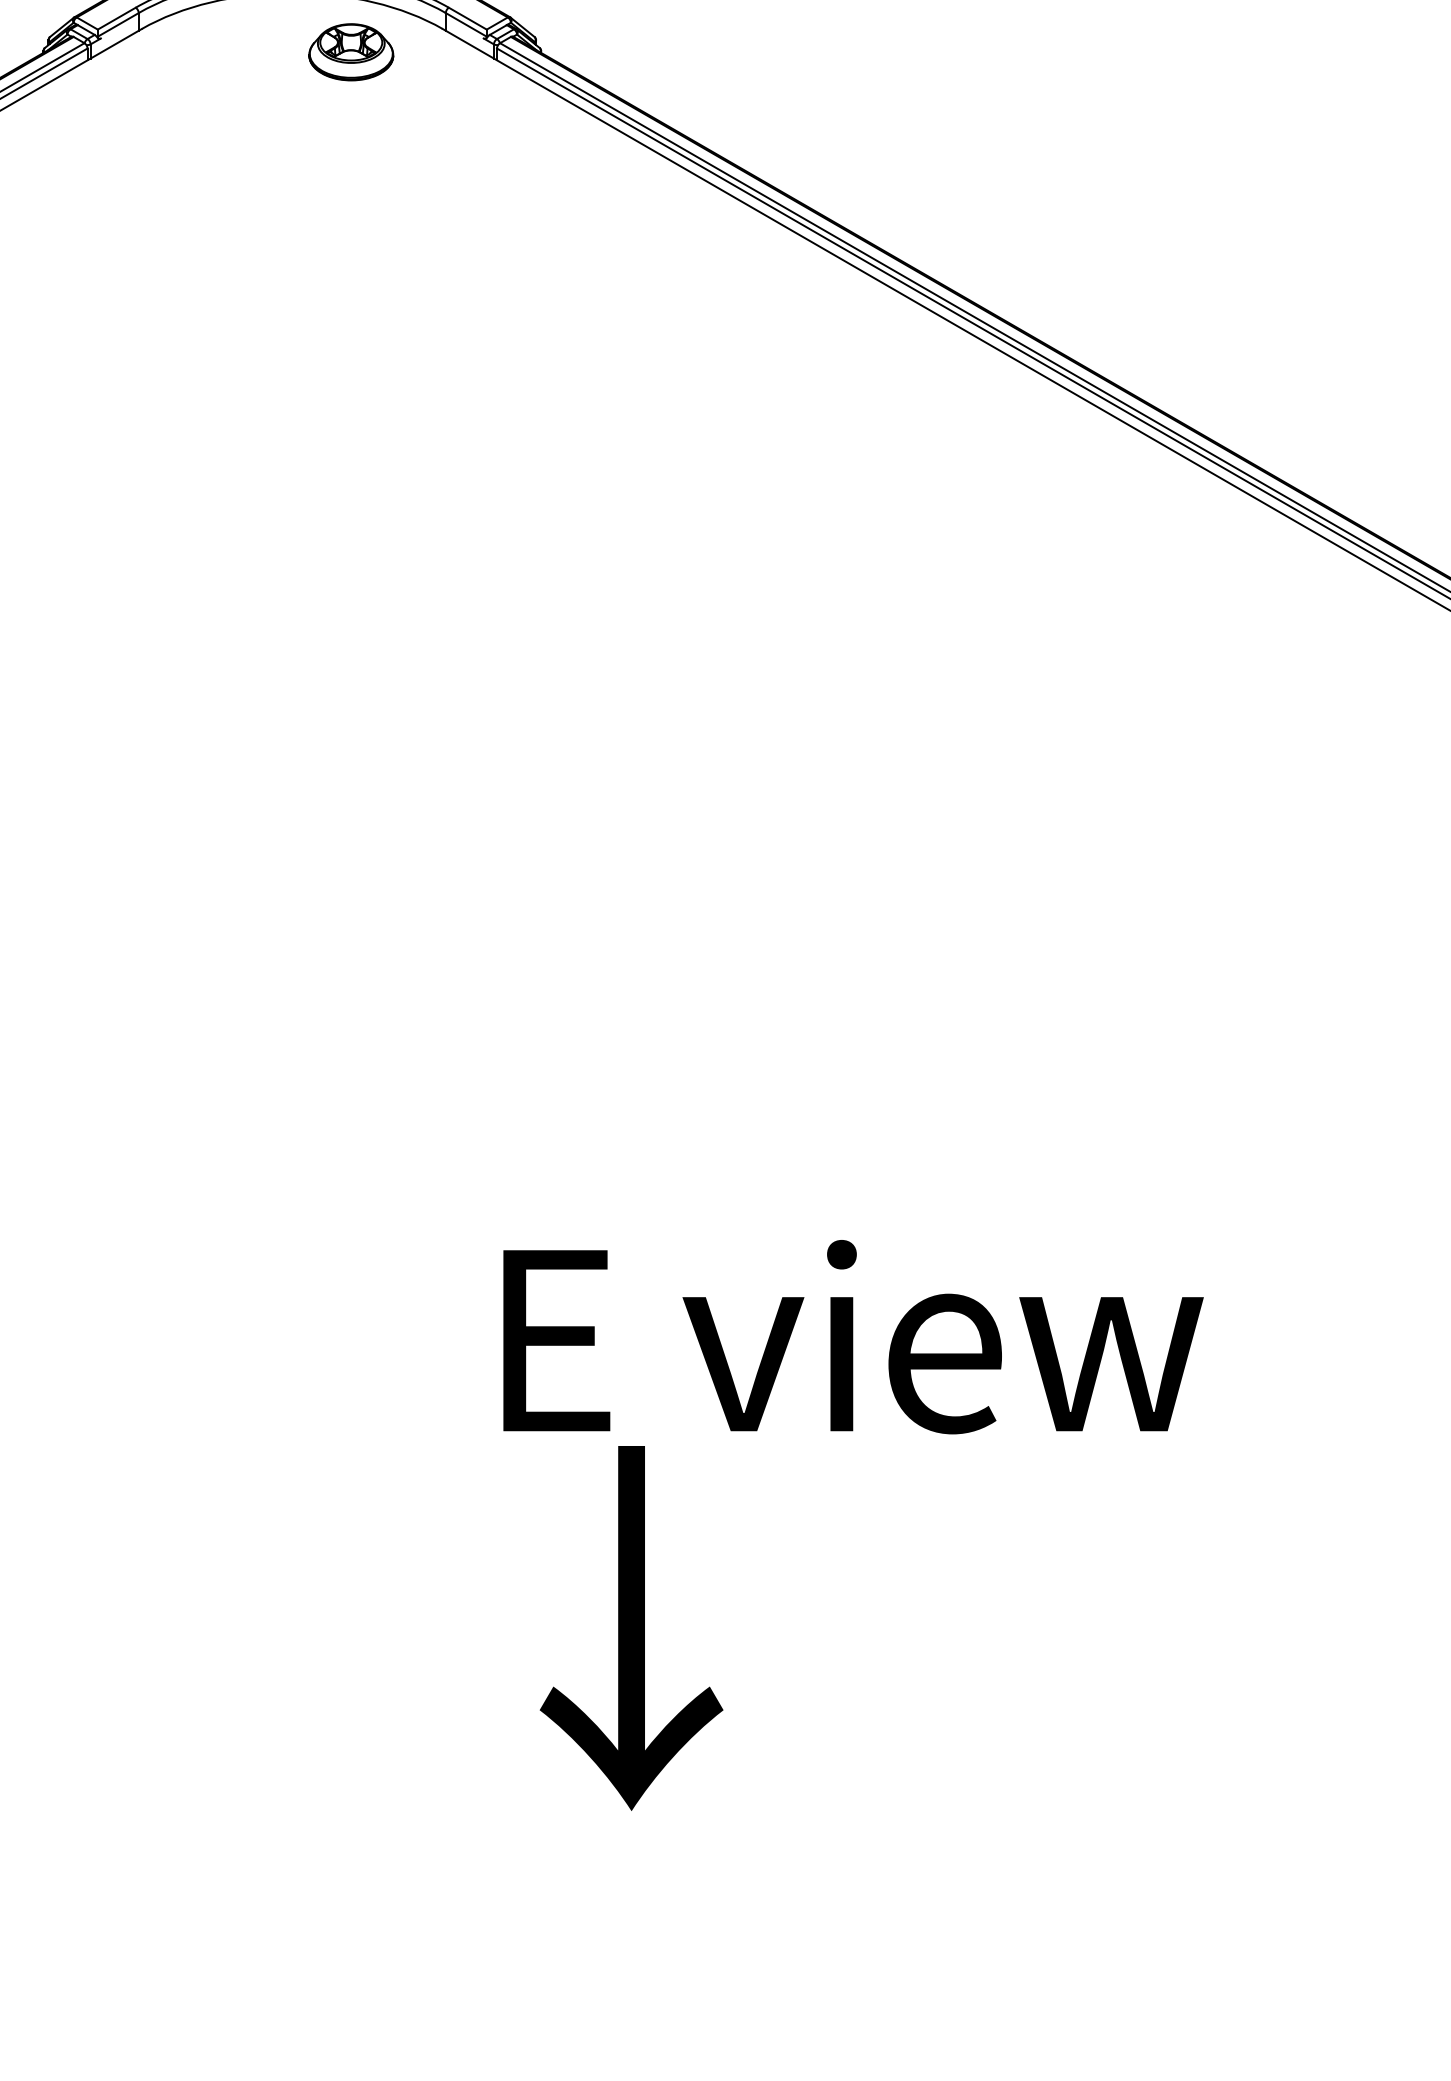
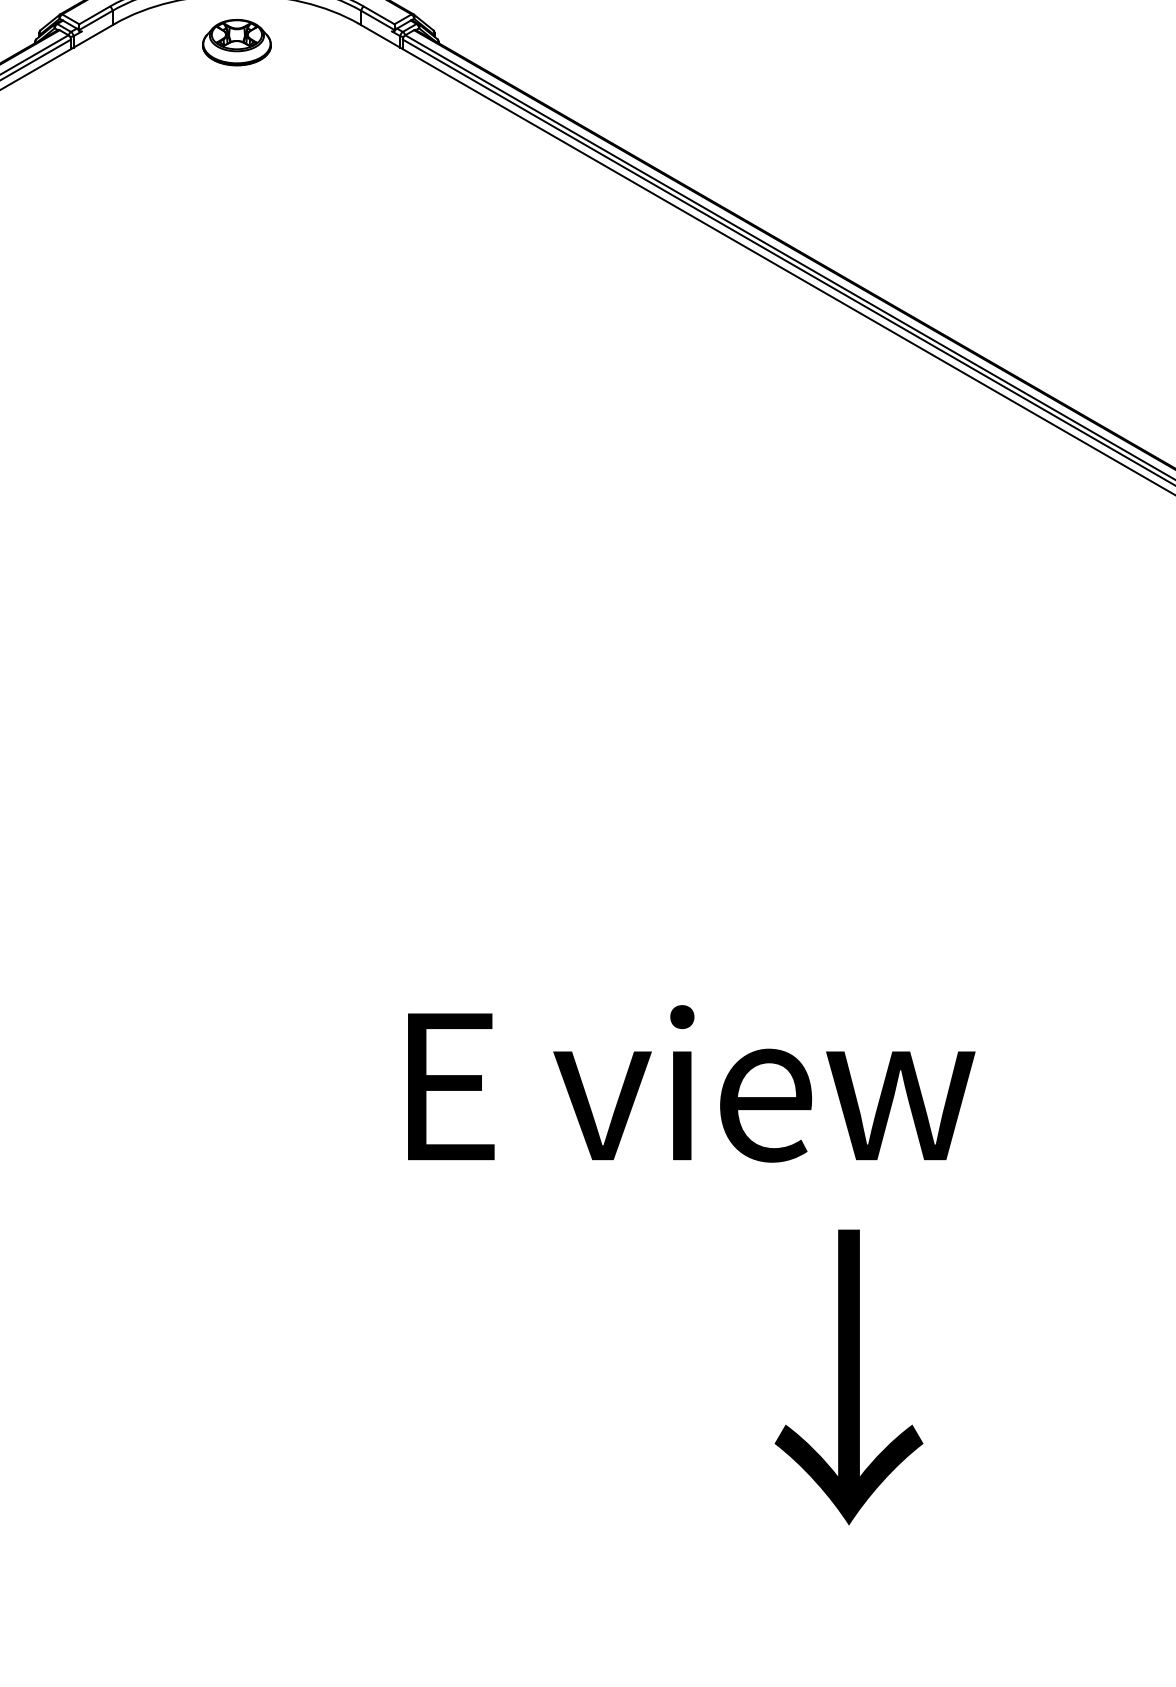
part: (351, 52) -> (237, 42), moved
text: (631, 1628) -> (848, 1377), moved

